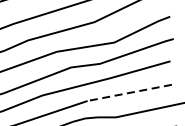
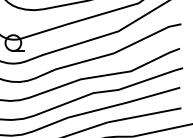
line: (129, 93) -> (144, 115), dashed -> solid

